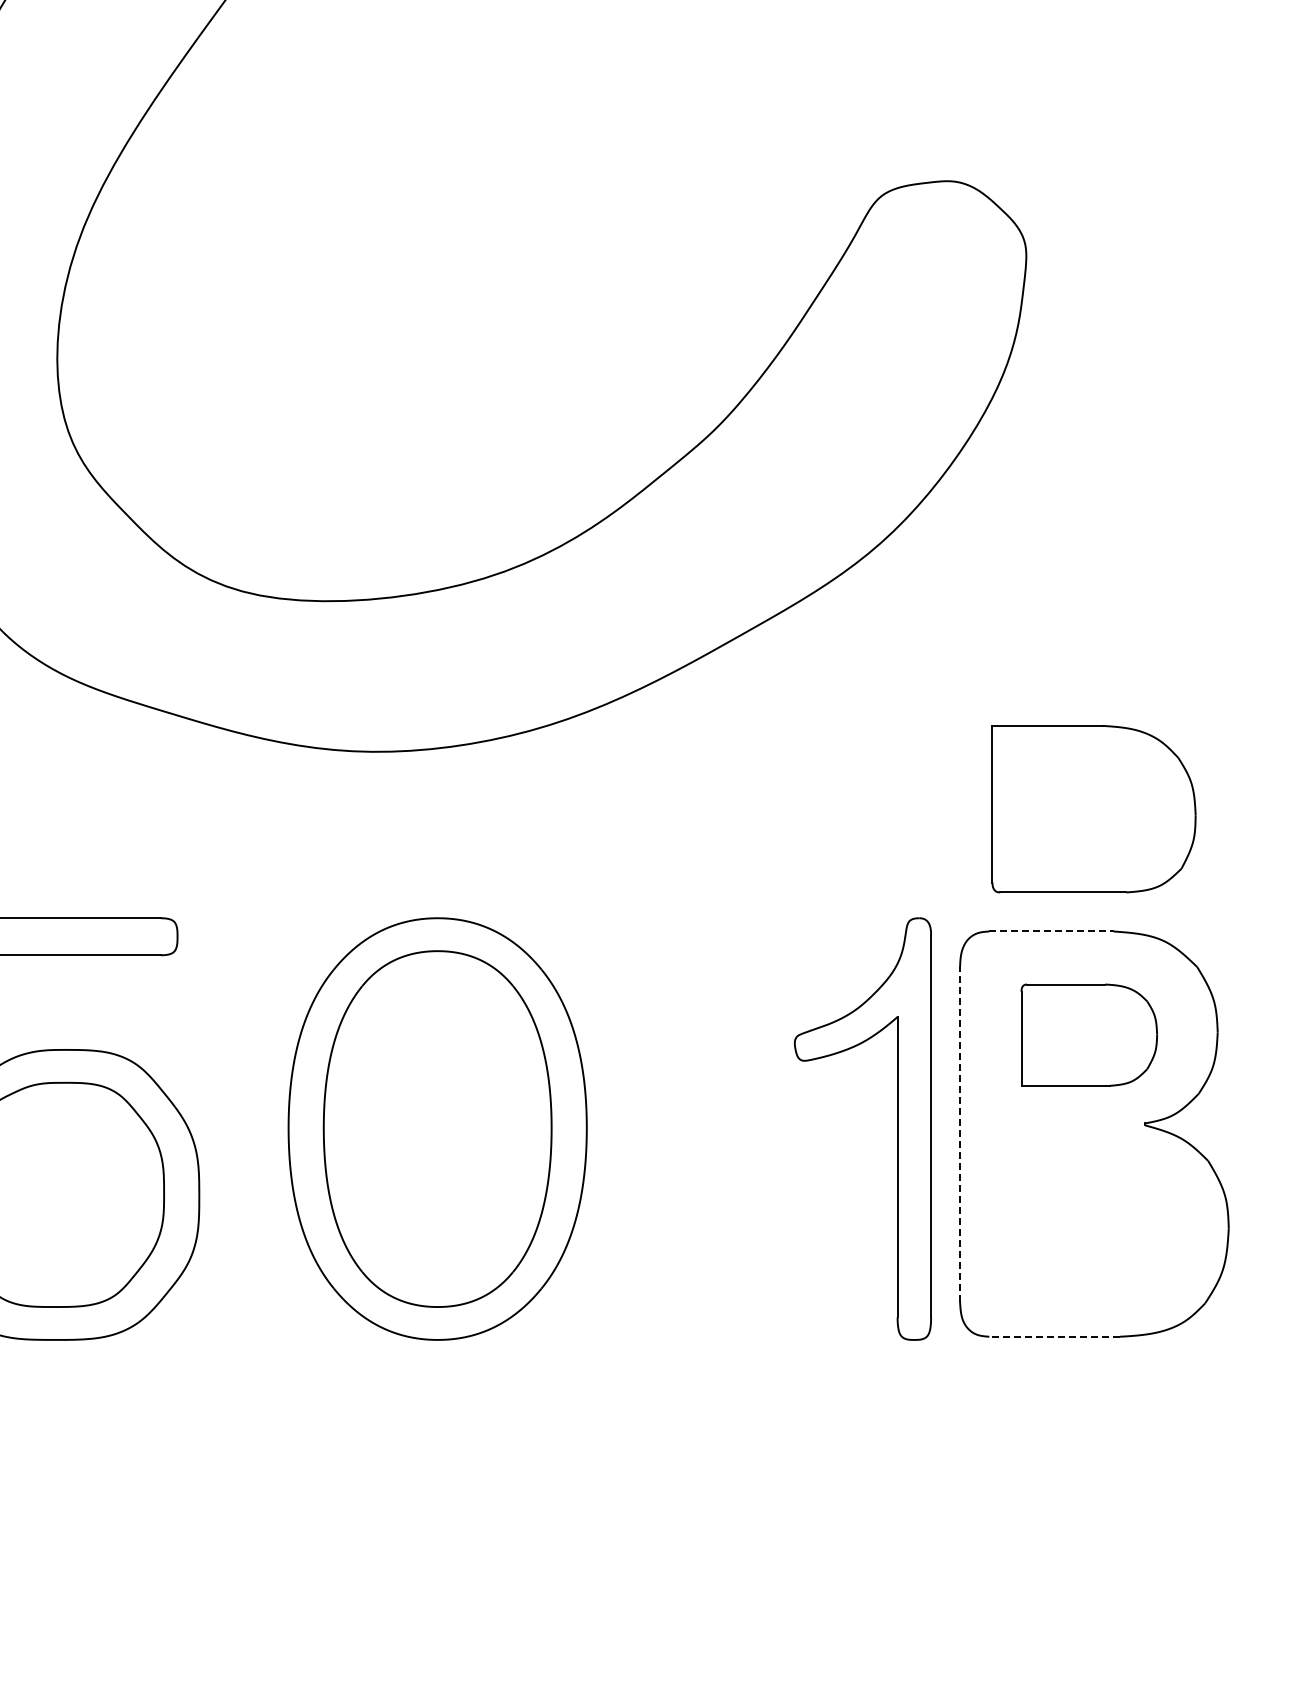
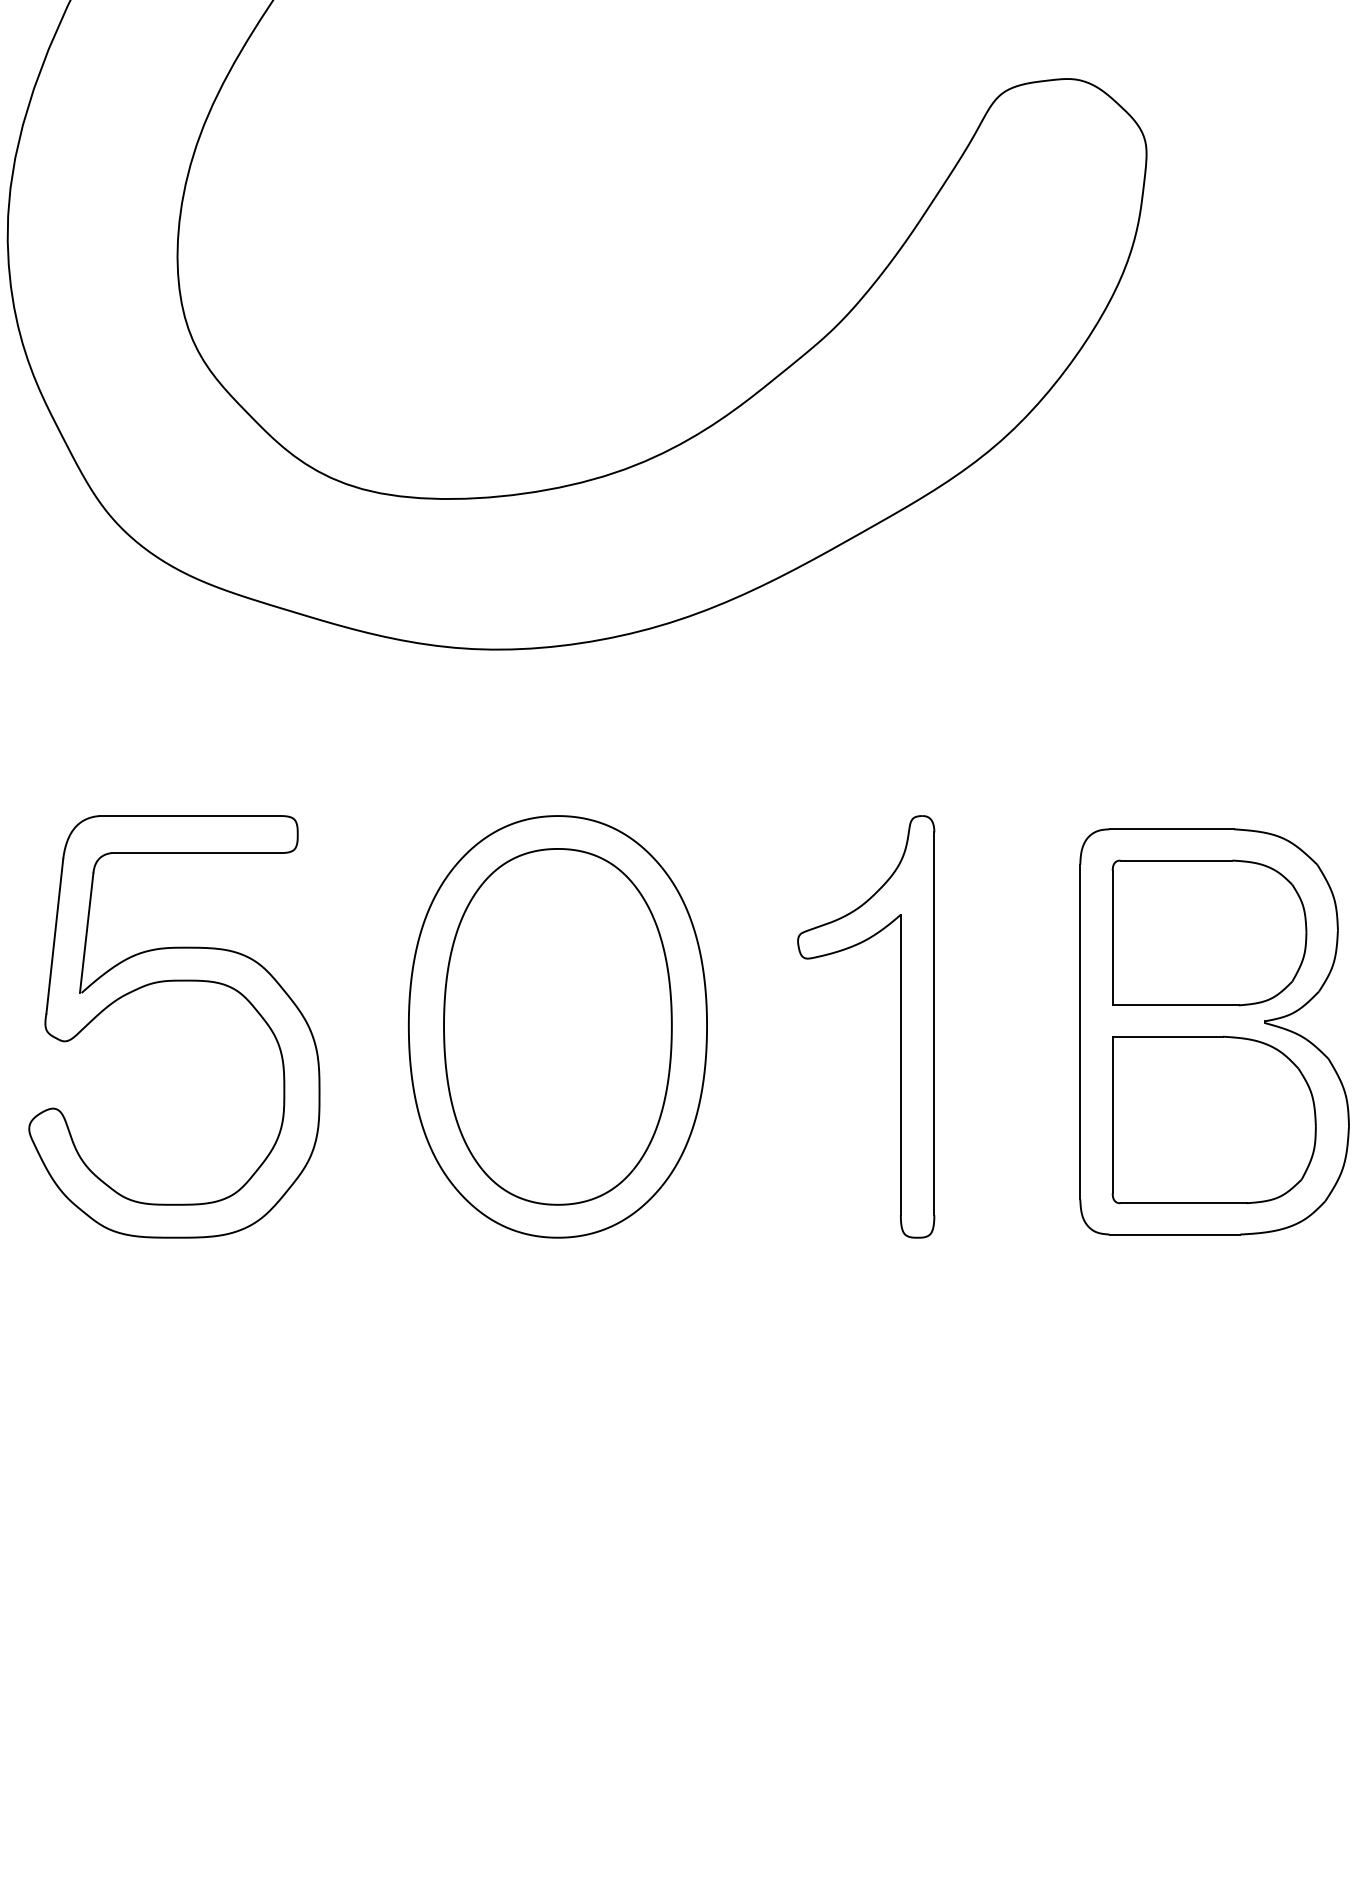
part: (1093, 808) -> (1213, 1119), moved
line: (1052, 931) -> (1172, 829), dashed -> solid
part: (1089, 1034) -> (1209, 932), size x1.43
part: (897, 1128) -> (900, 1026), moved
line: (960, 1133) -> (1080, 1031), dashed -> solid
line: (1054, 1336) -> (1174, 1234), dashed -> solid

